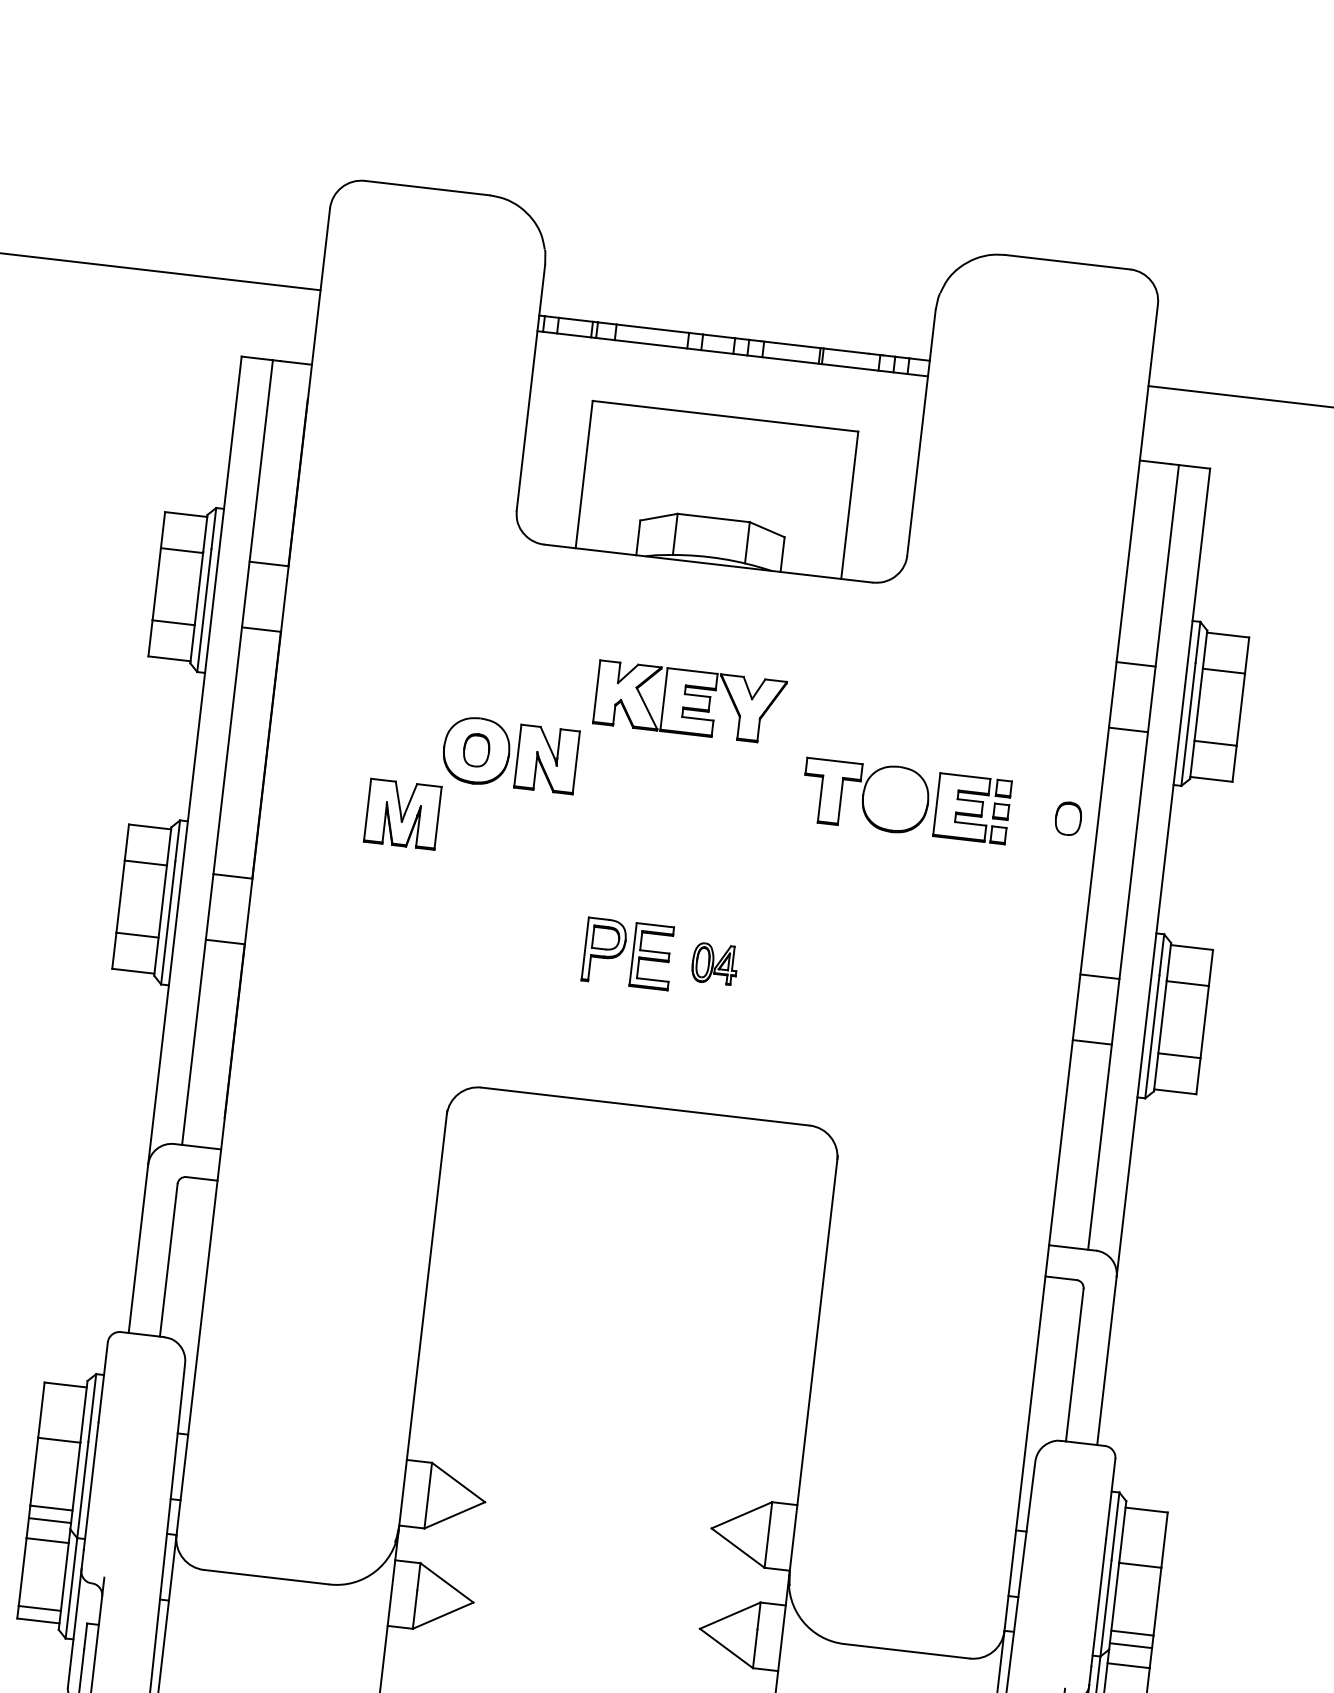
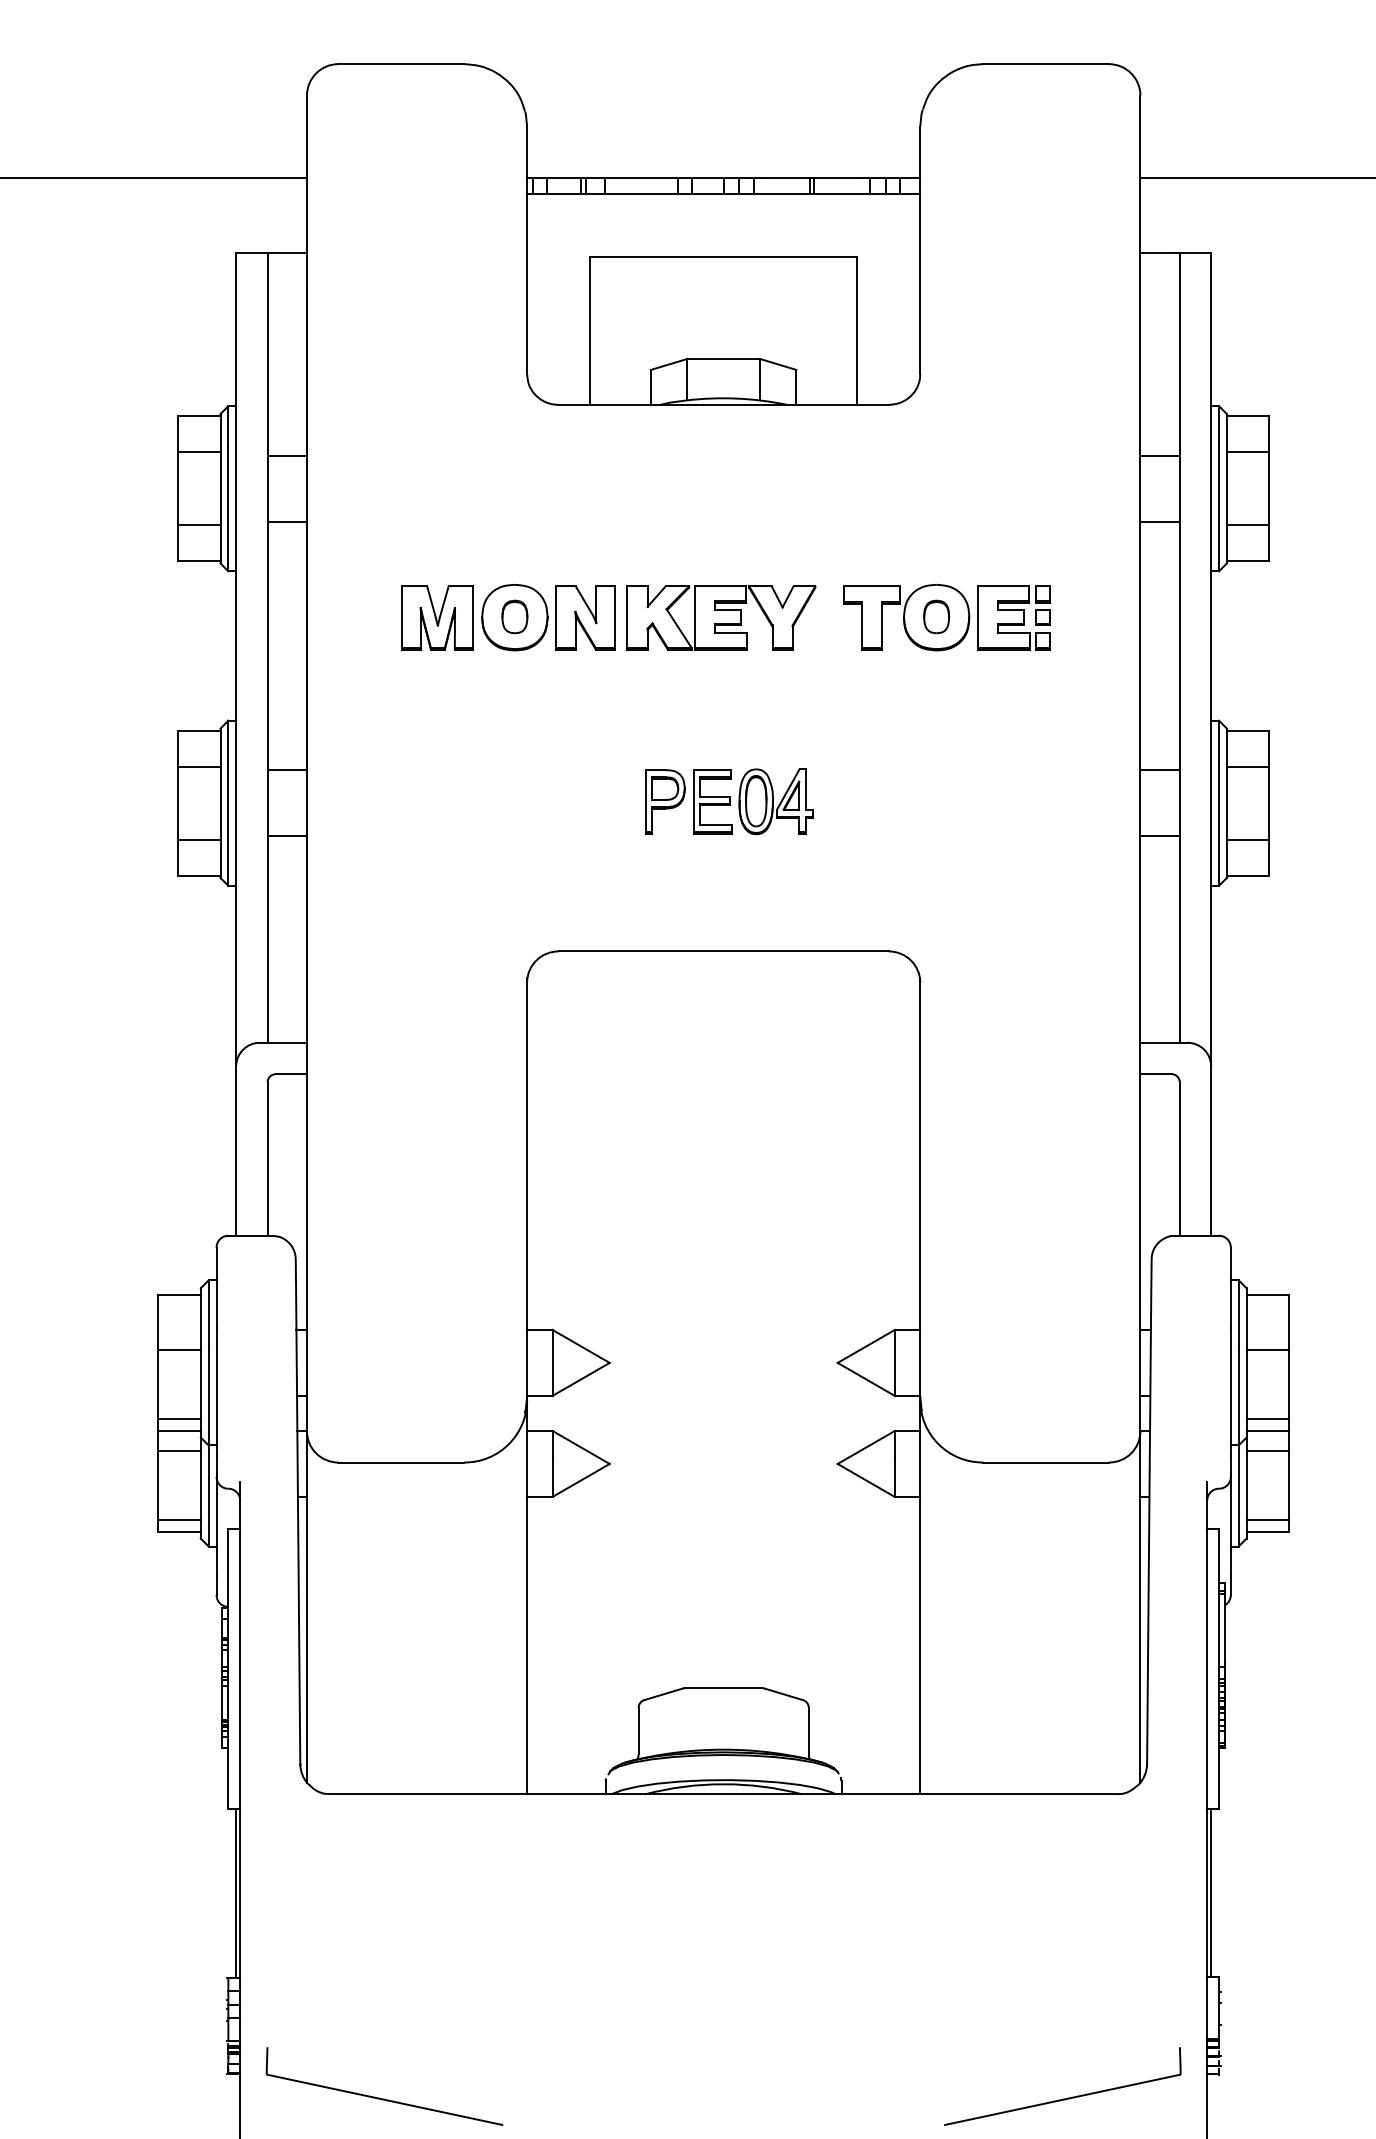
part: (690, 702) -> (721, 617), moved
part: (402, 813) -> (437, 617), moved
part: (1068, 818) -> (936, 616), moved
part: (714, 963) -> (775, 801), size x1.67

